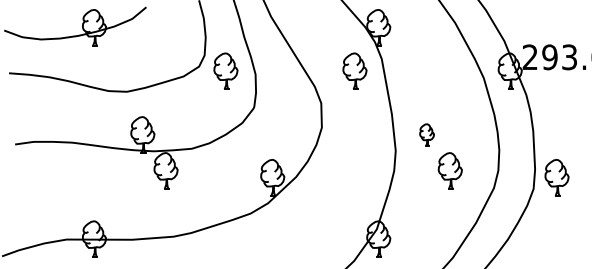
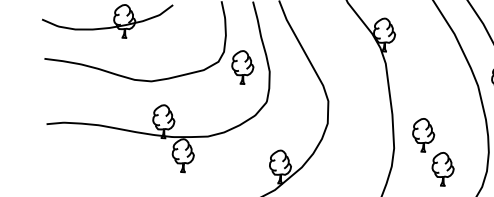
part: (354, 70) -> (360, 72), removed
part: (426, 134) -> (423, 134), size x1.67

